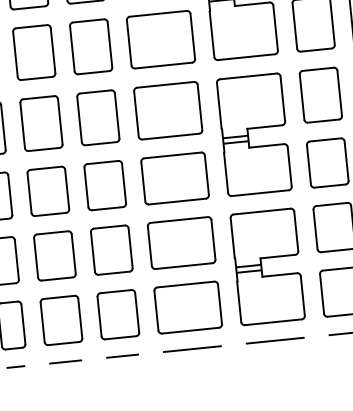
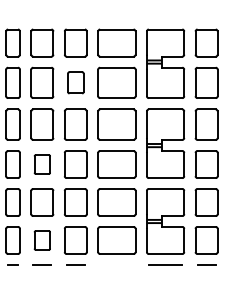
part: (90, 46) -> (75, 82), size x0.7
part: (48, 191) -> (42, 164), size x0.7
part: (61, 320) -> (42, 240), size x0.7
line: (191, 348) -> (116, 264), removed

